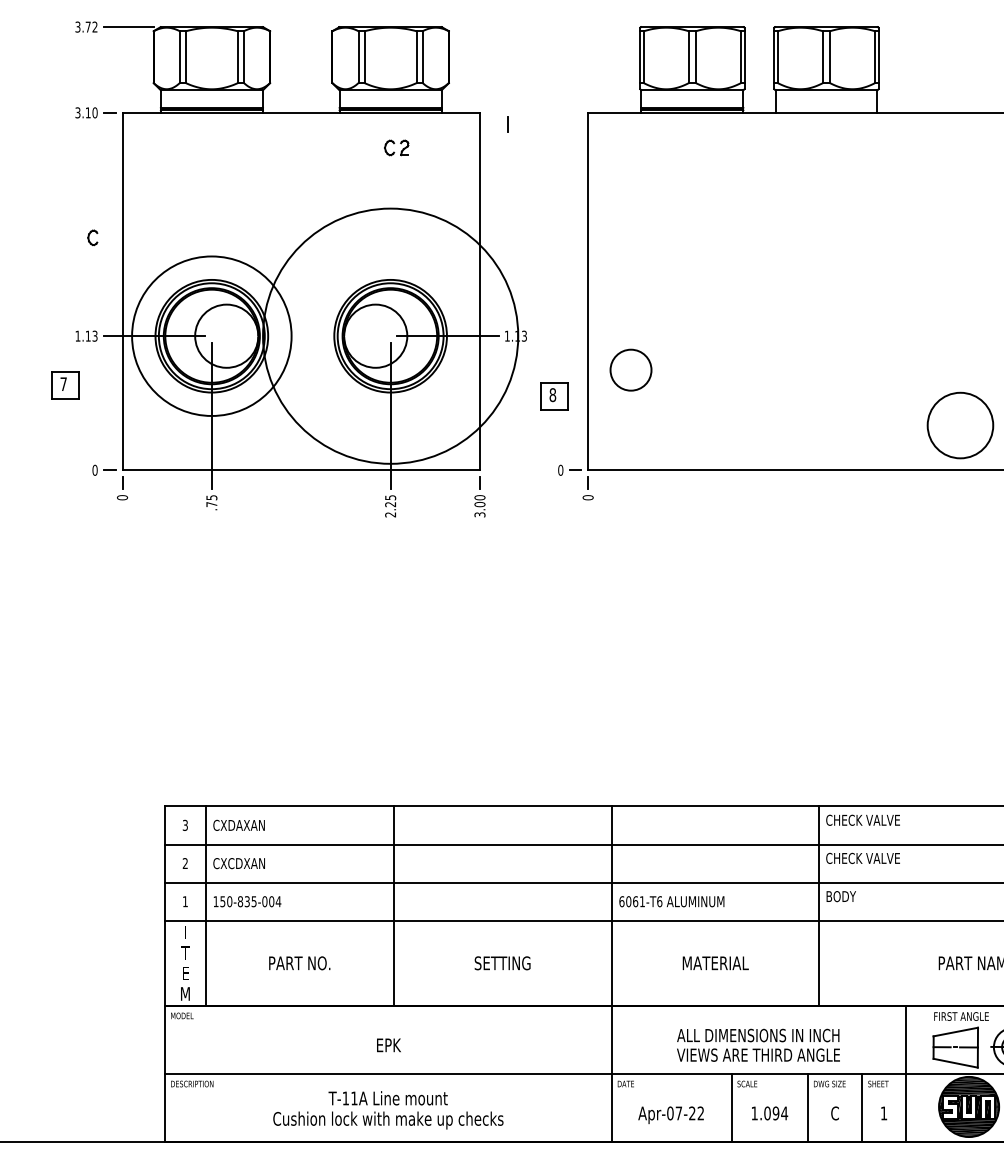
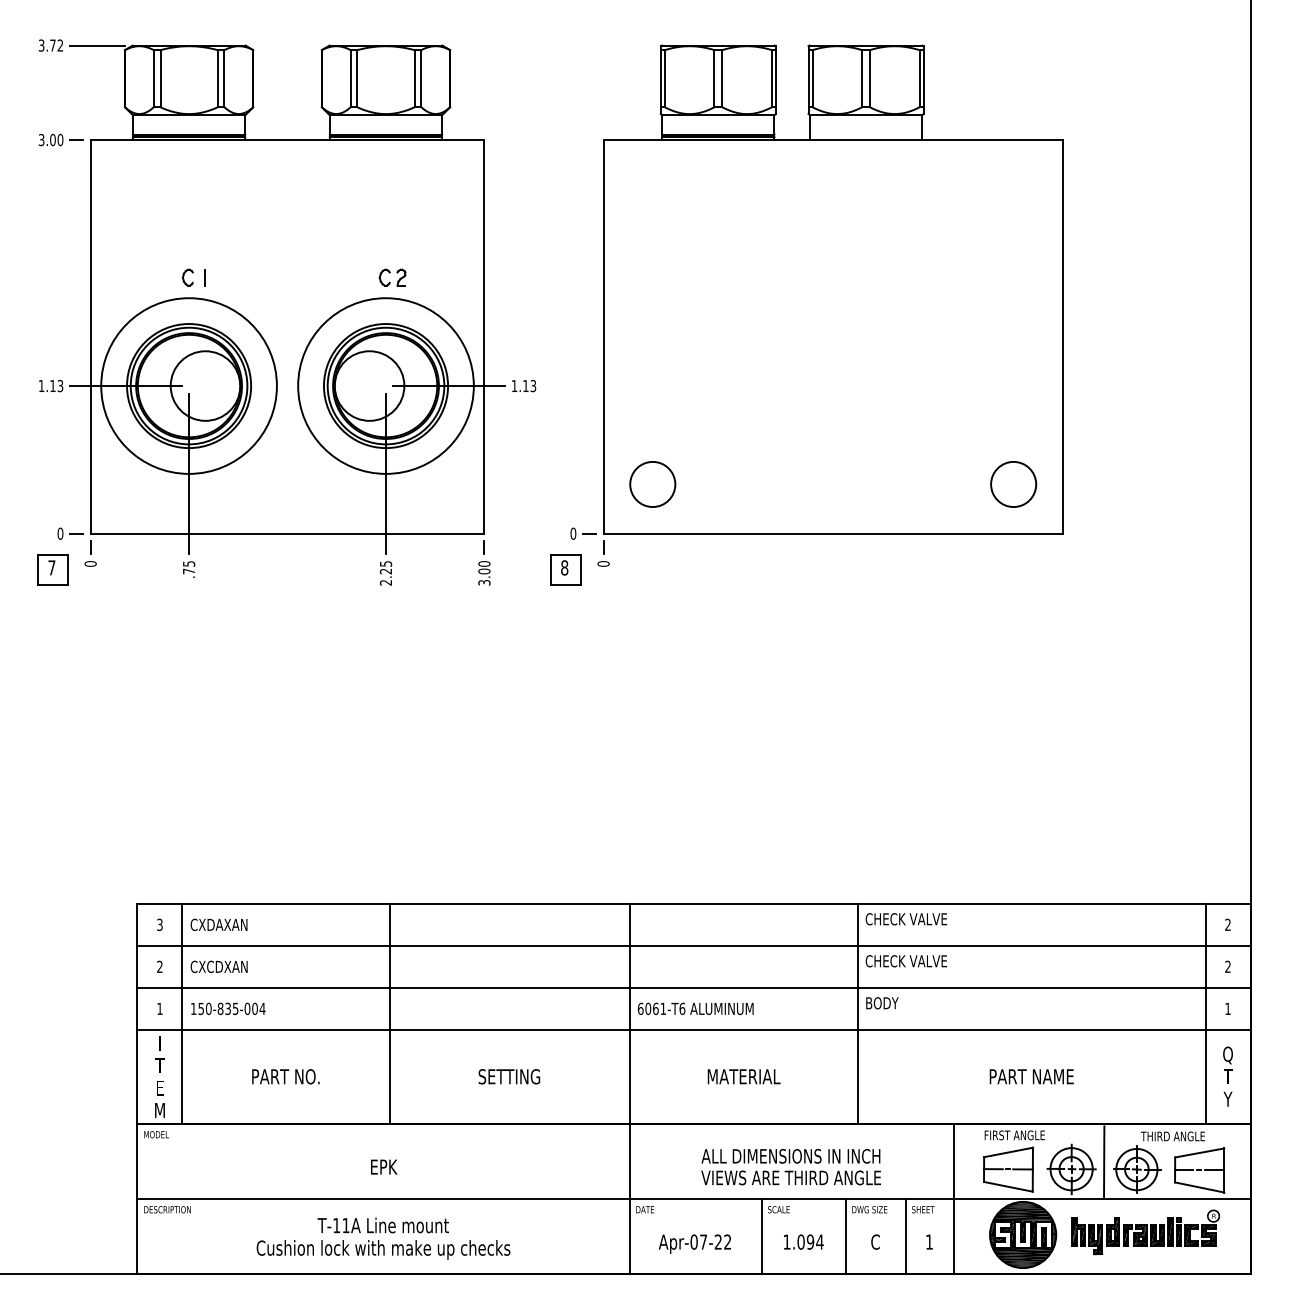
text: (87, 113) -> (52, 140), 3.10 -> 3.00
line: (508, 124) -> (204, 277), moved
part: (396, 147) -> (392, 277), moved
part: (92, 237) -> (187, 277), moved
circle: (390, 335) -> (385, 385), size x0.62
circle: (630, 370) -> (652, 484), moved
part: (64, 385) -> (52, 569), moved
part: (553, 396) -> (565, 569), moved
circle: (960, 425) -> (1013, 484), size x0.62

